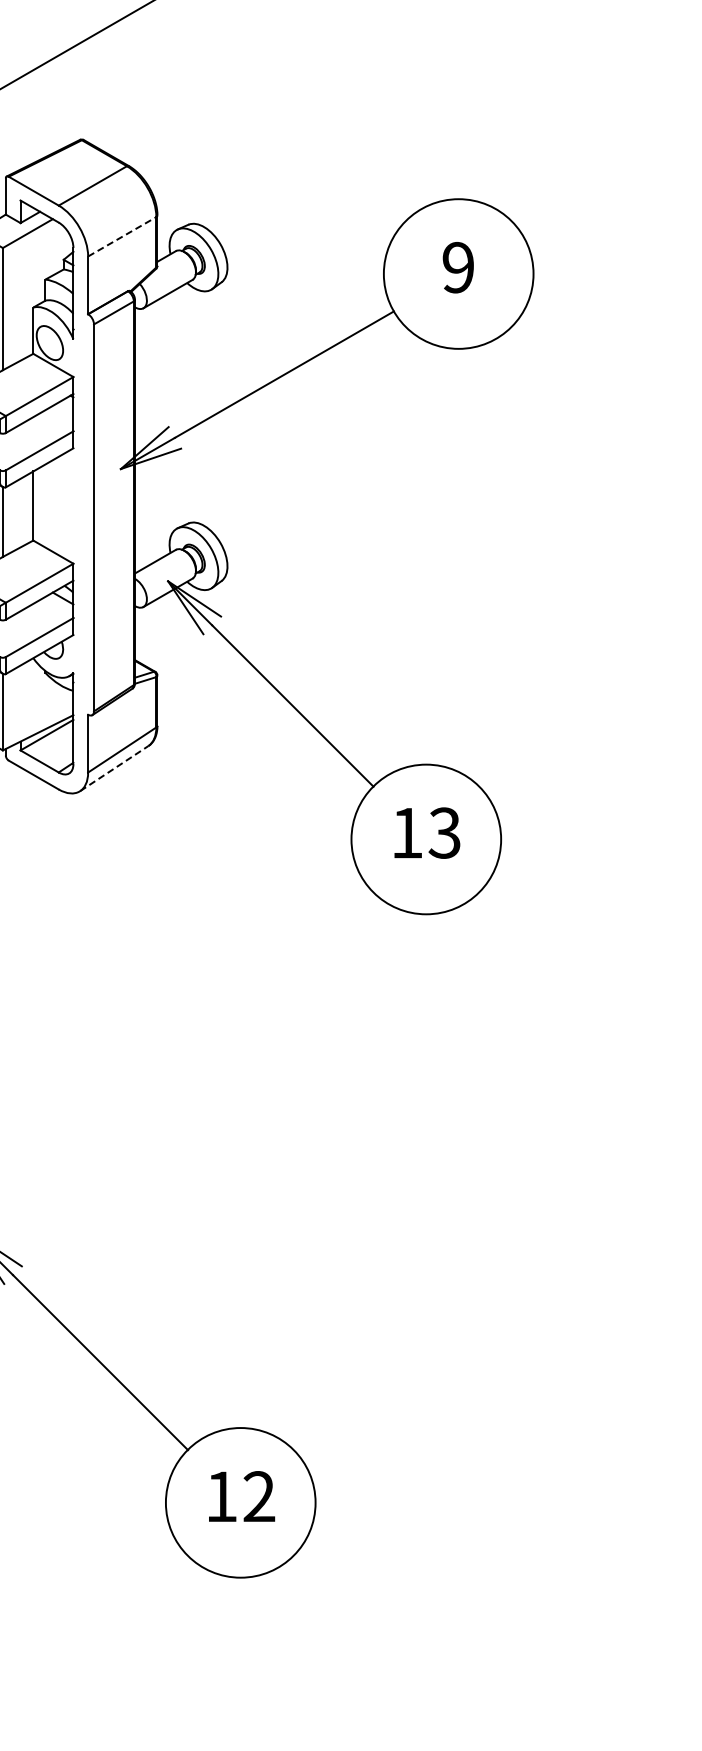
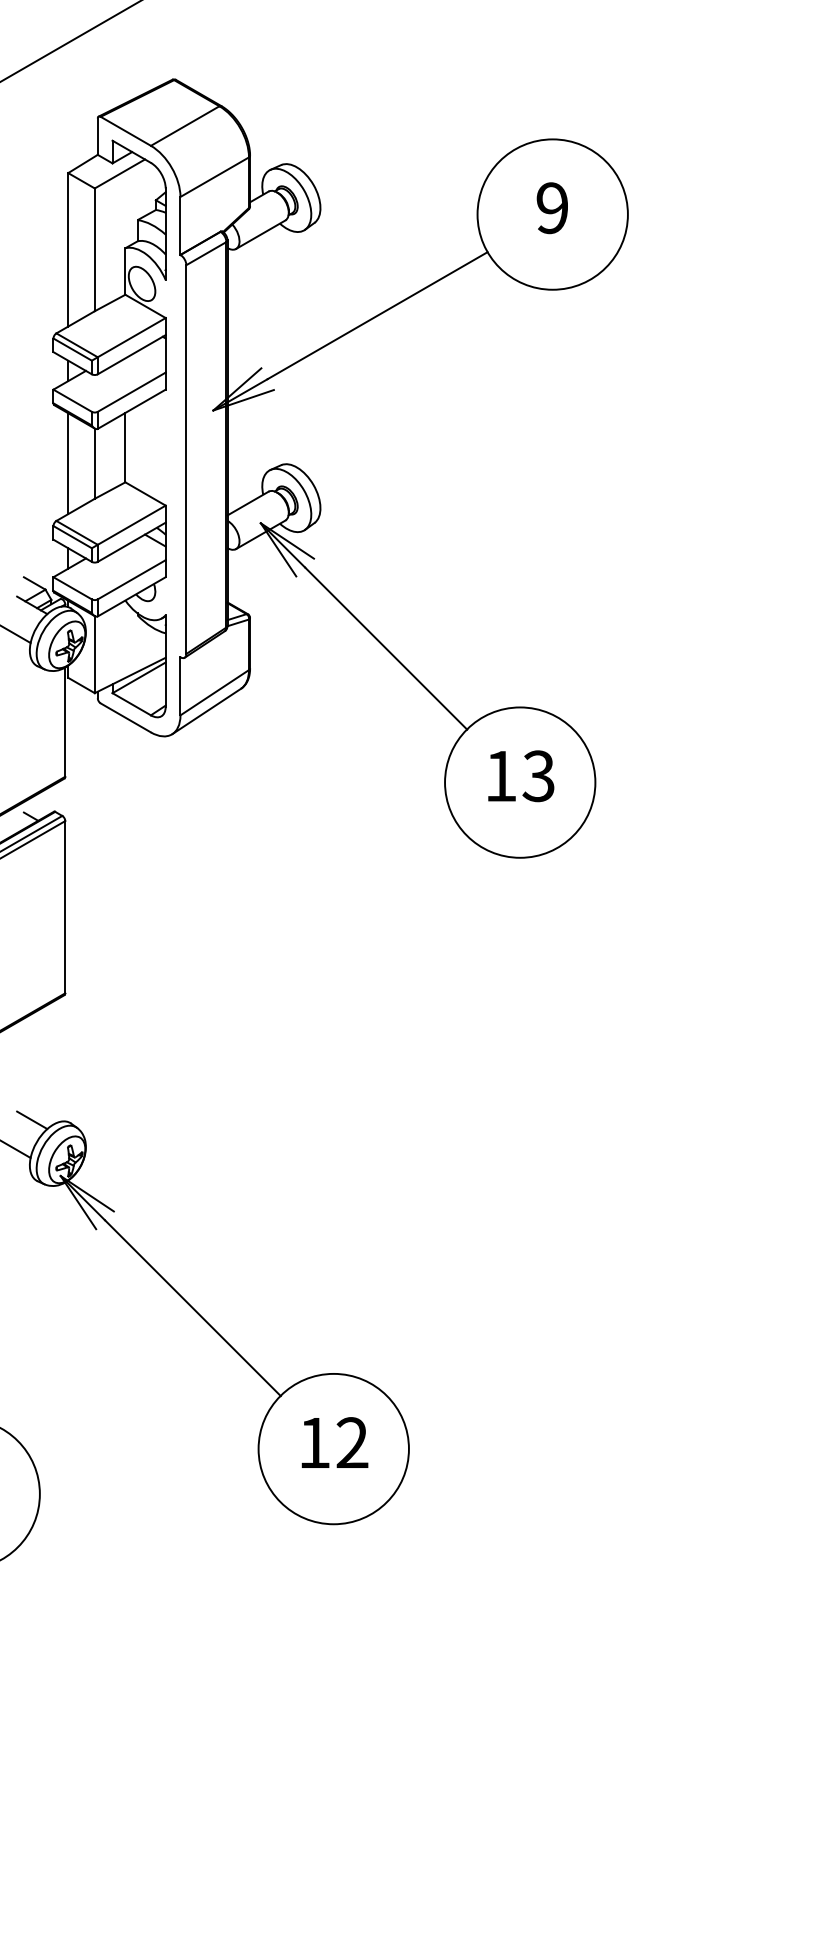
line: (122, 237) -> (214, 177), dashed -> solid
line: (115, 768) -> (207, 711), dashed -> solid

